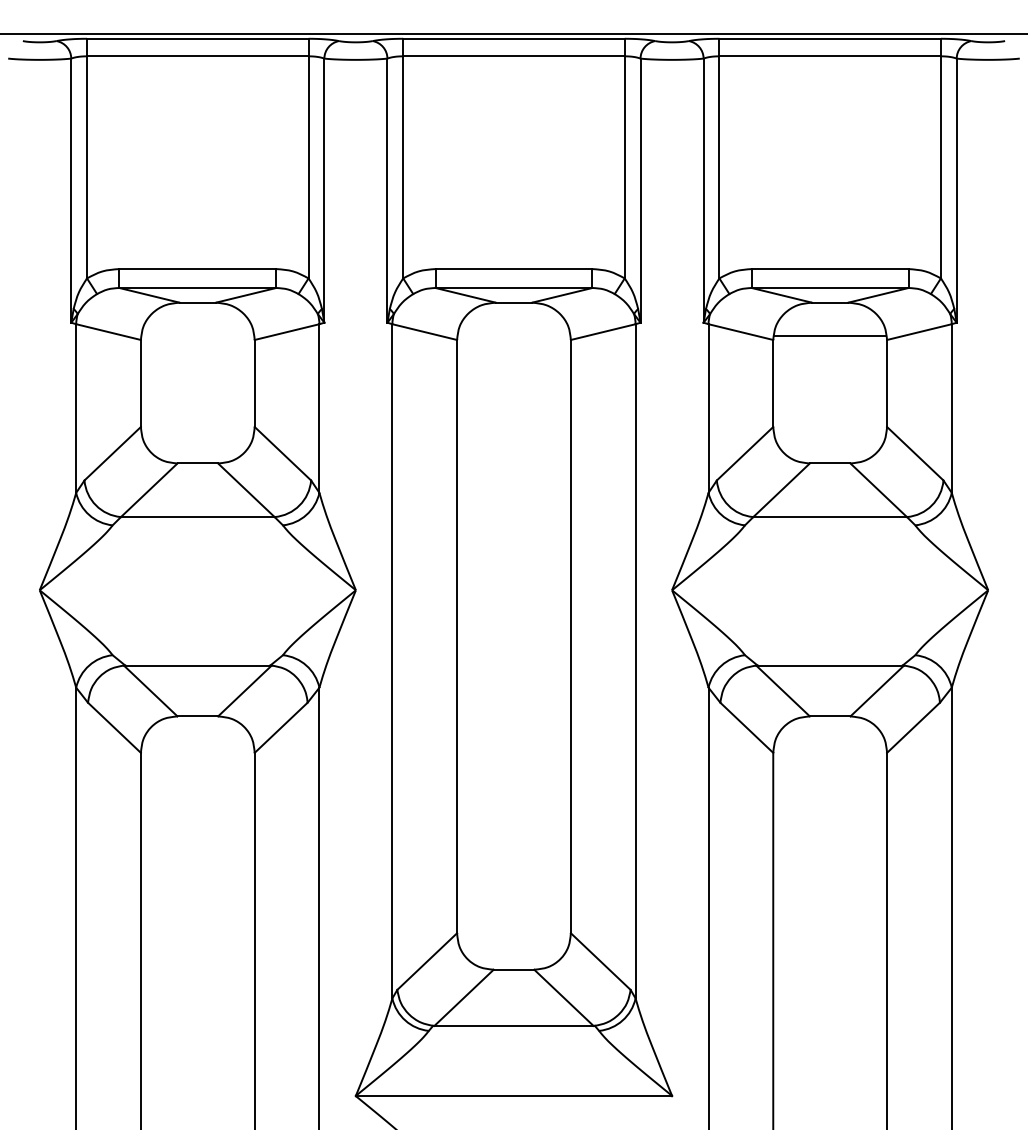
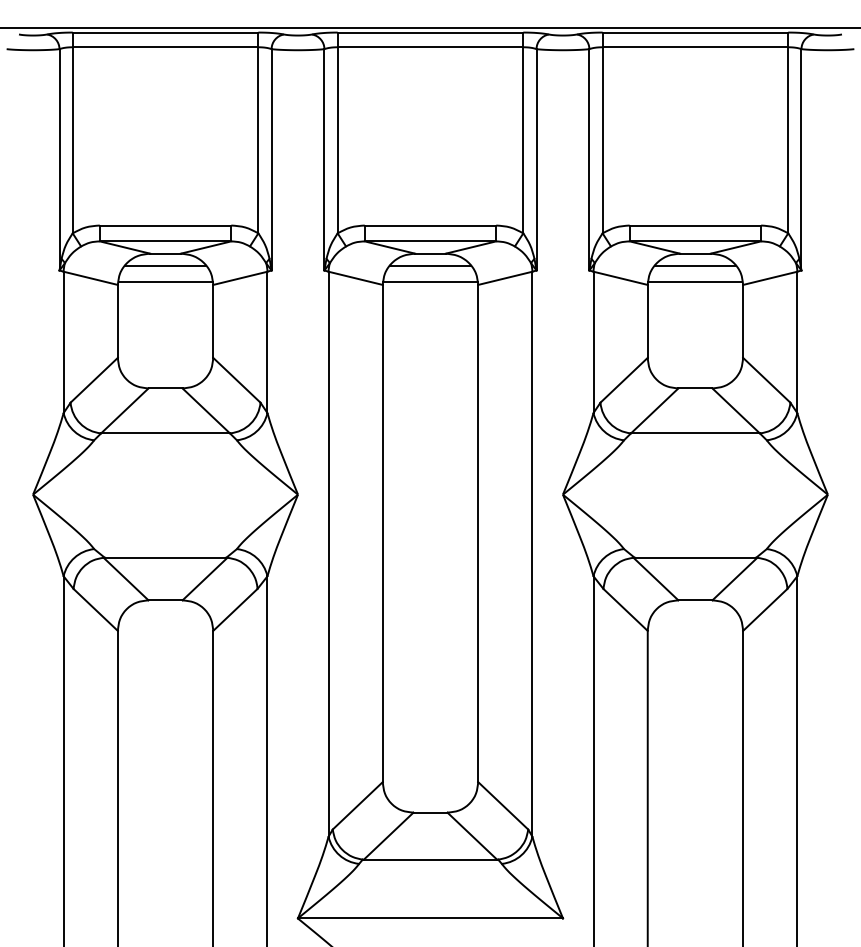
line: (197, 316) -> (165, 265), added
line: (514, 316) -> (430, 265), added
line: (830, 316) -> (695, 265), added
line: (197, 335) -> (165, 281), added
line: (514, 335) -> (430, 281), added

